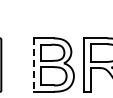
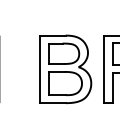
line: (33, 65) -> (40, 69), dashed -> solid

